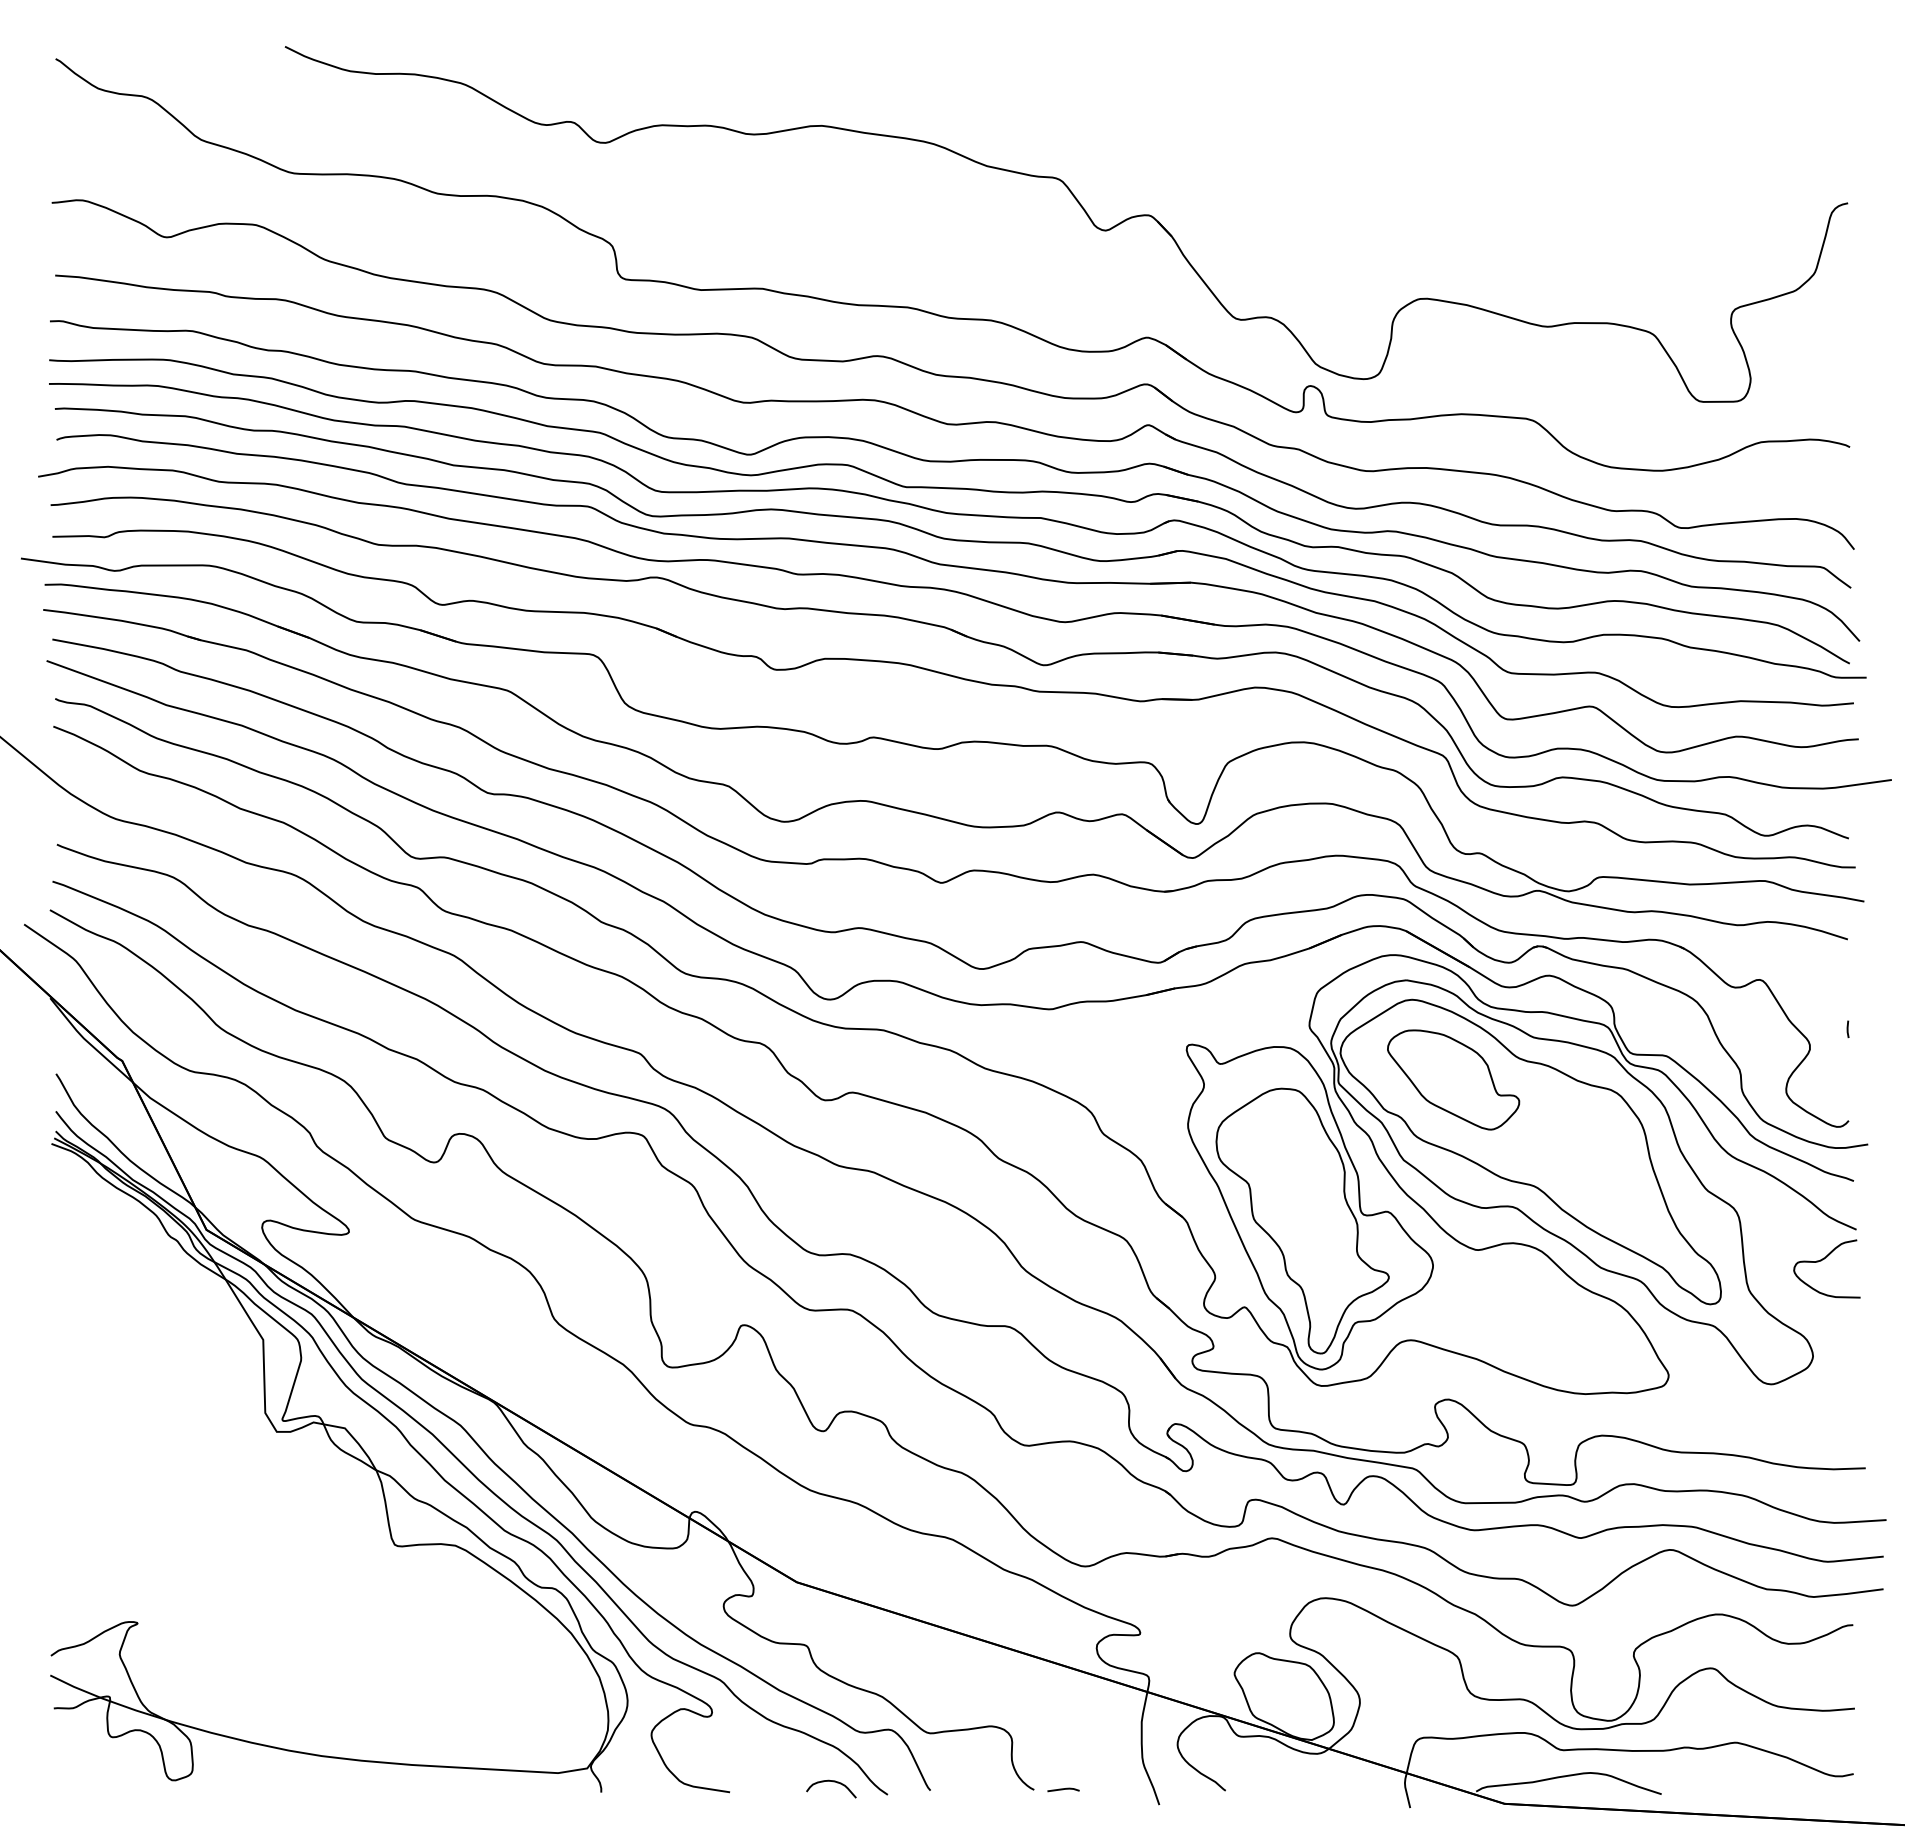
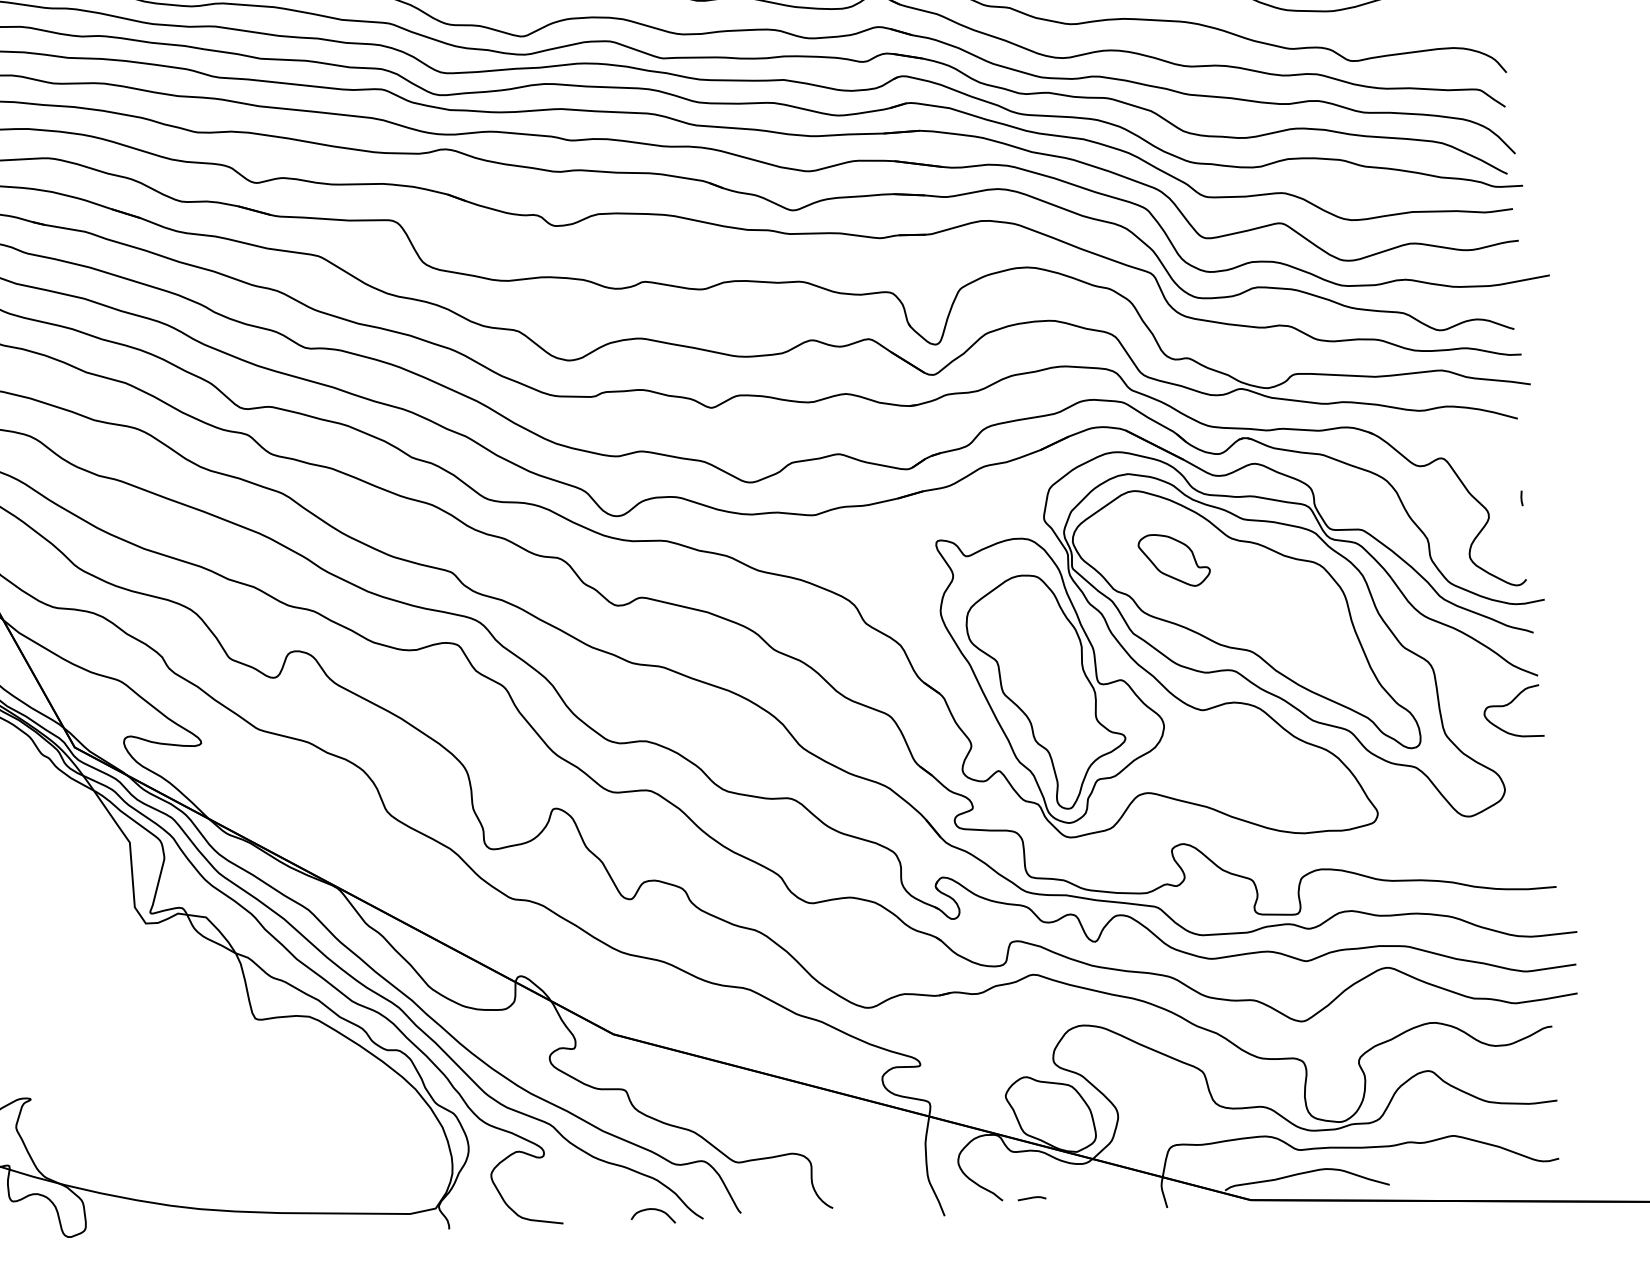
part: (1453, 1079) -> (1174, 560), size x0.6
line: (1063, 1789) -> (1031, 1198), moved

